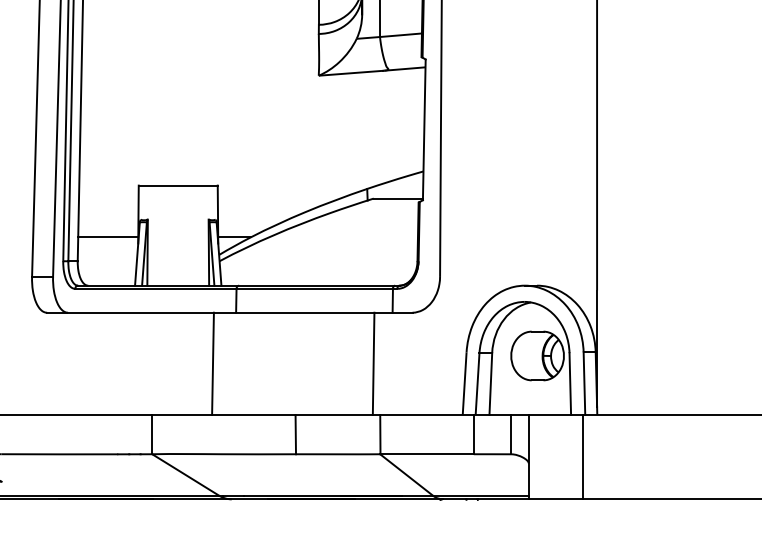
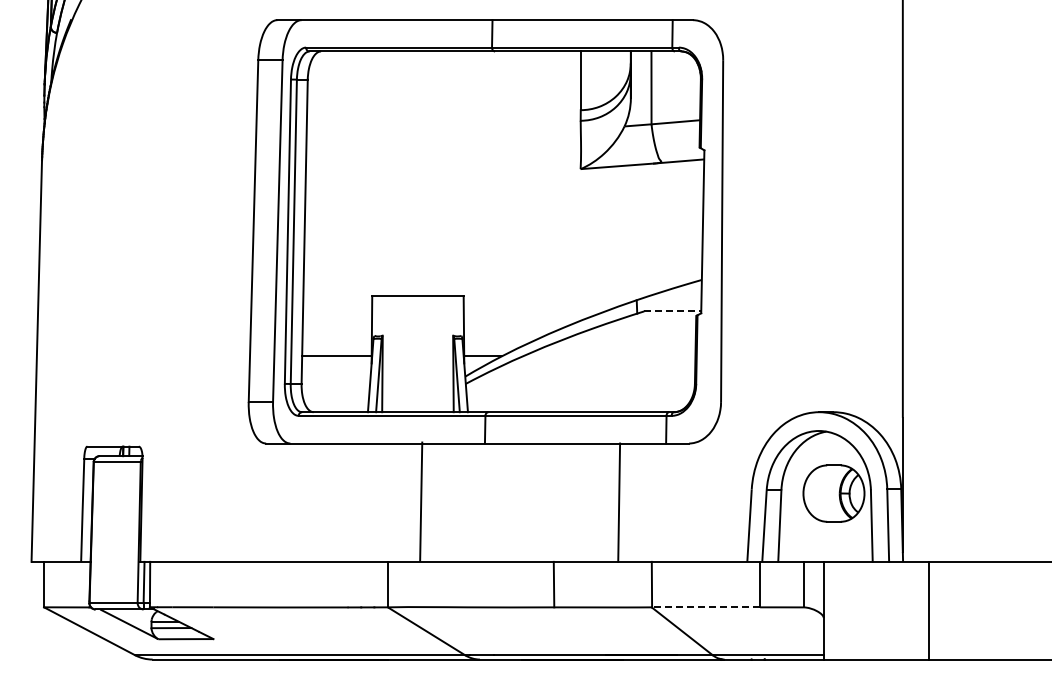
line: (398, 198) -> (673, 311), solid -> dashed
line: (213, 363) -> (421, 501), moved
line: (373, 363) -> (619, 502), moved
line: (426, 454) -> (705, 607), solid -> dashed
line: (582, 456) -> (929, 610), moved

